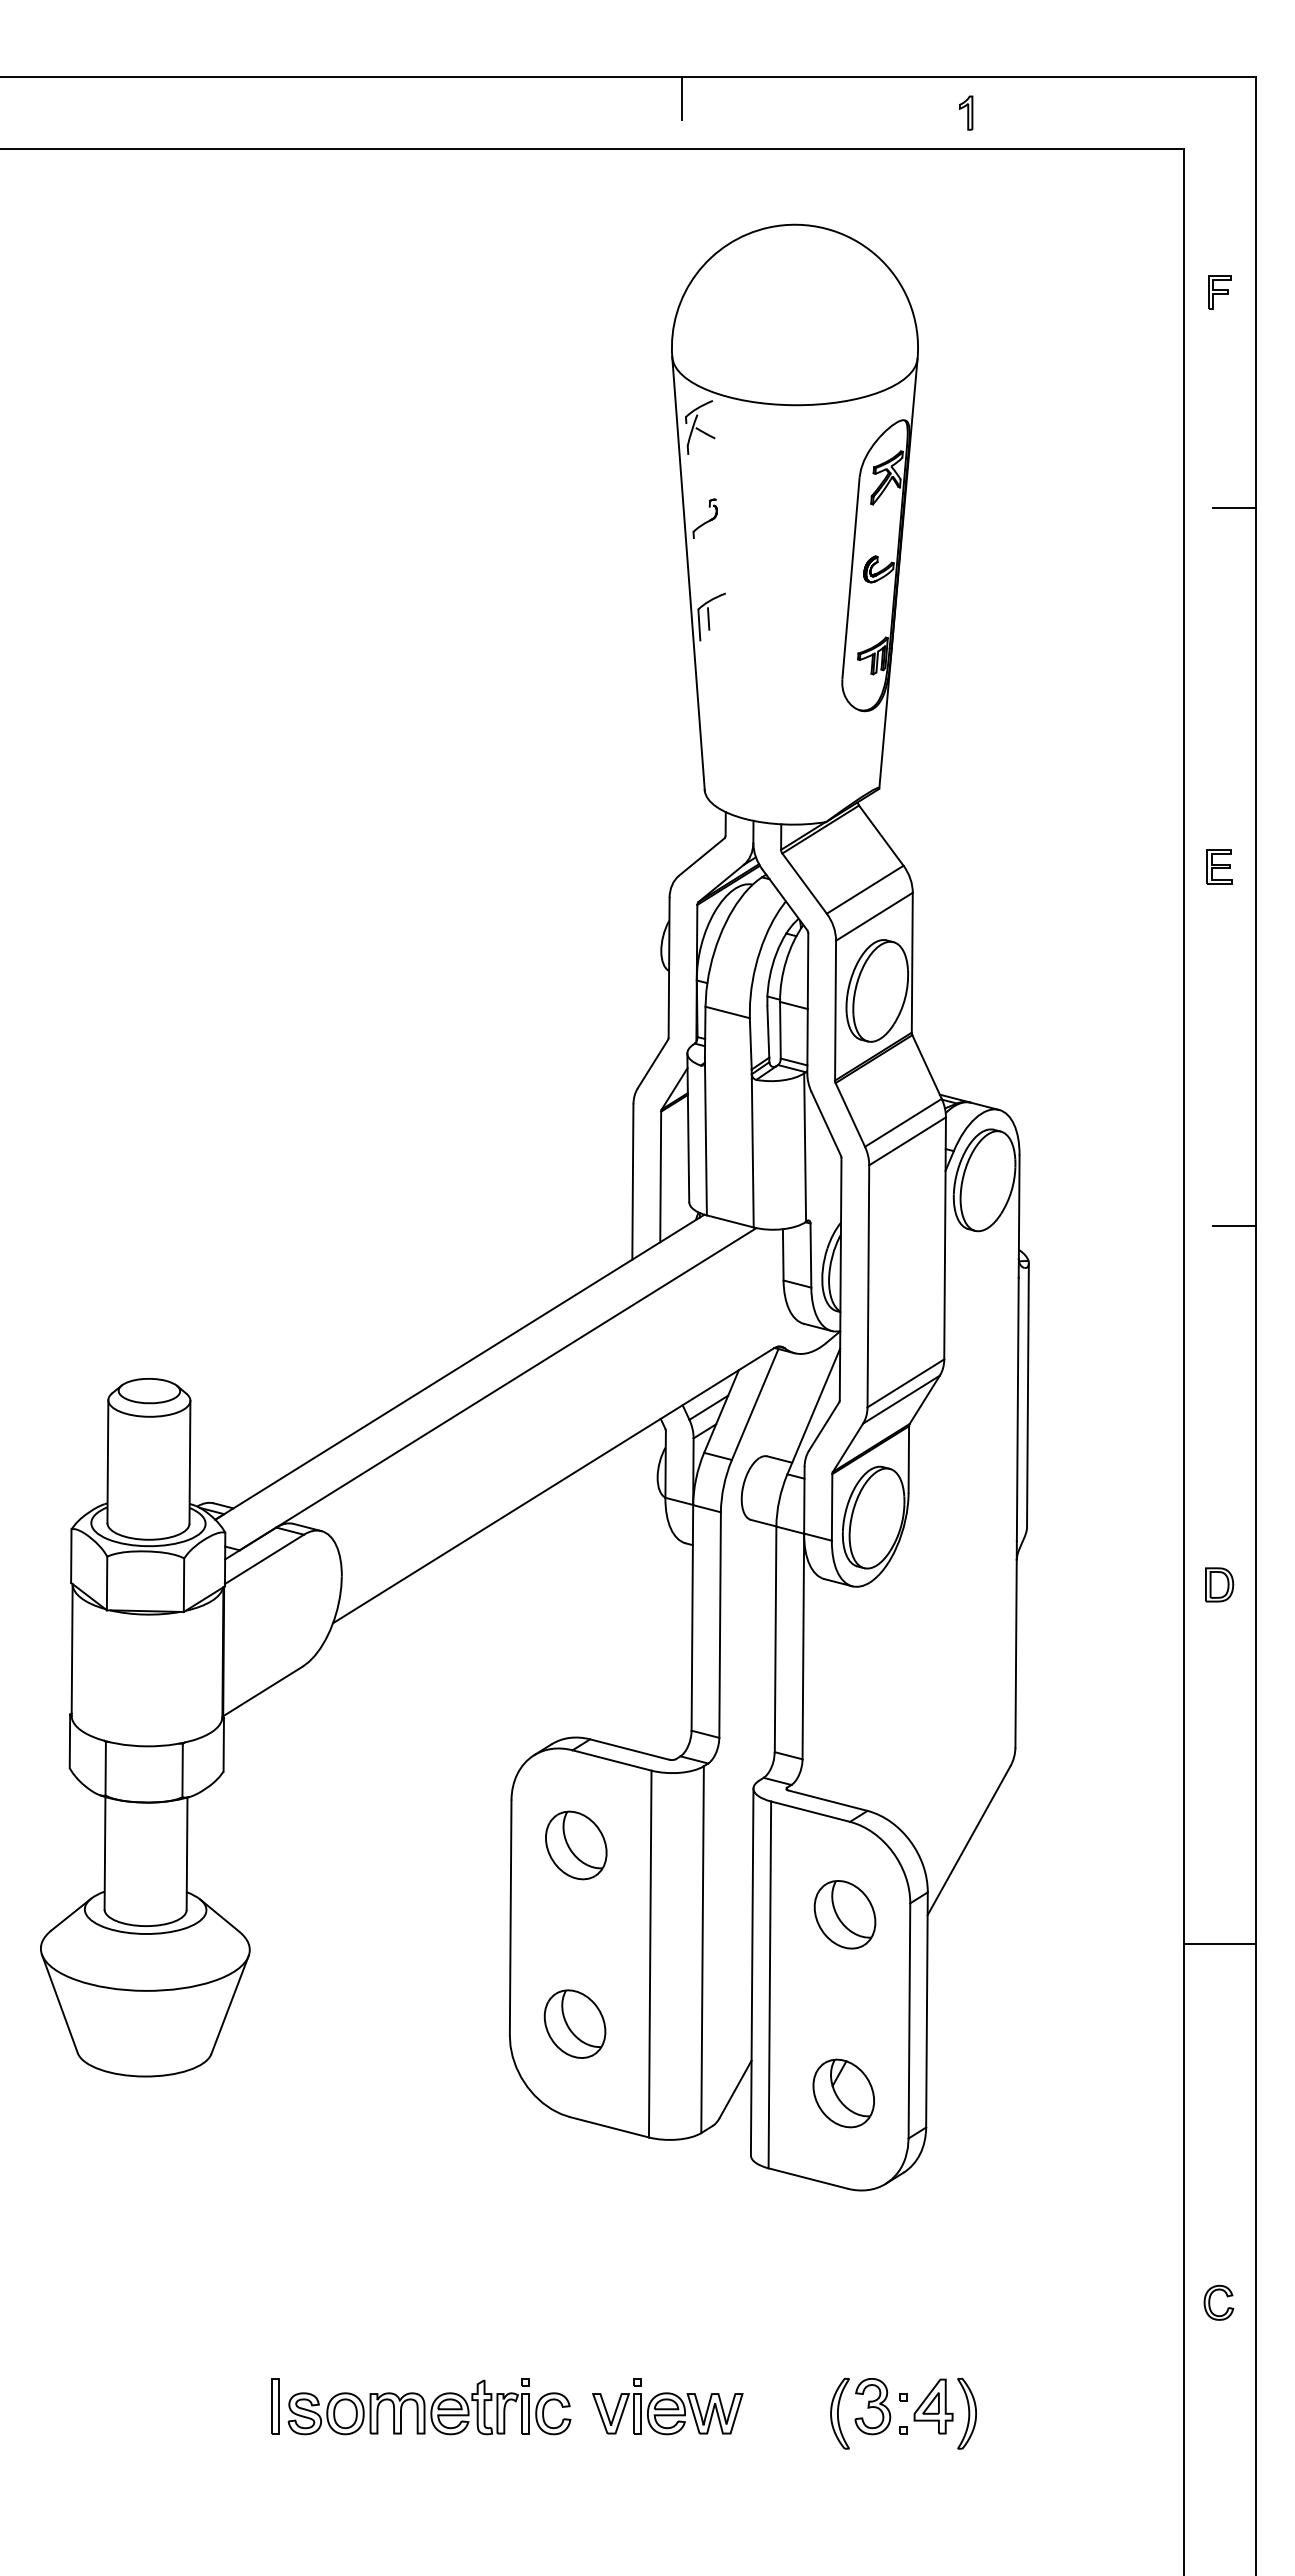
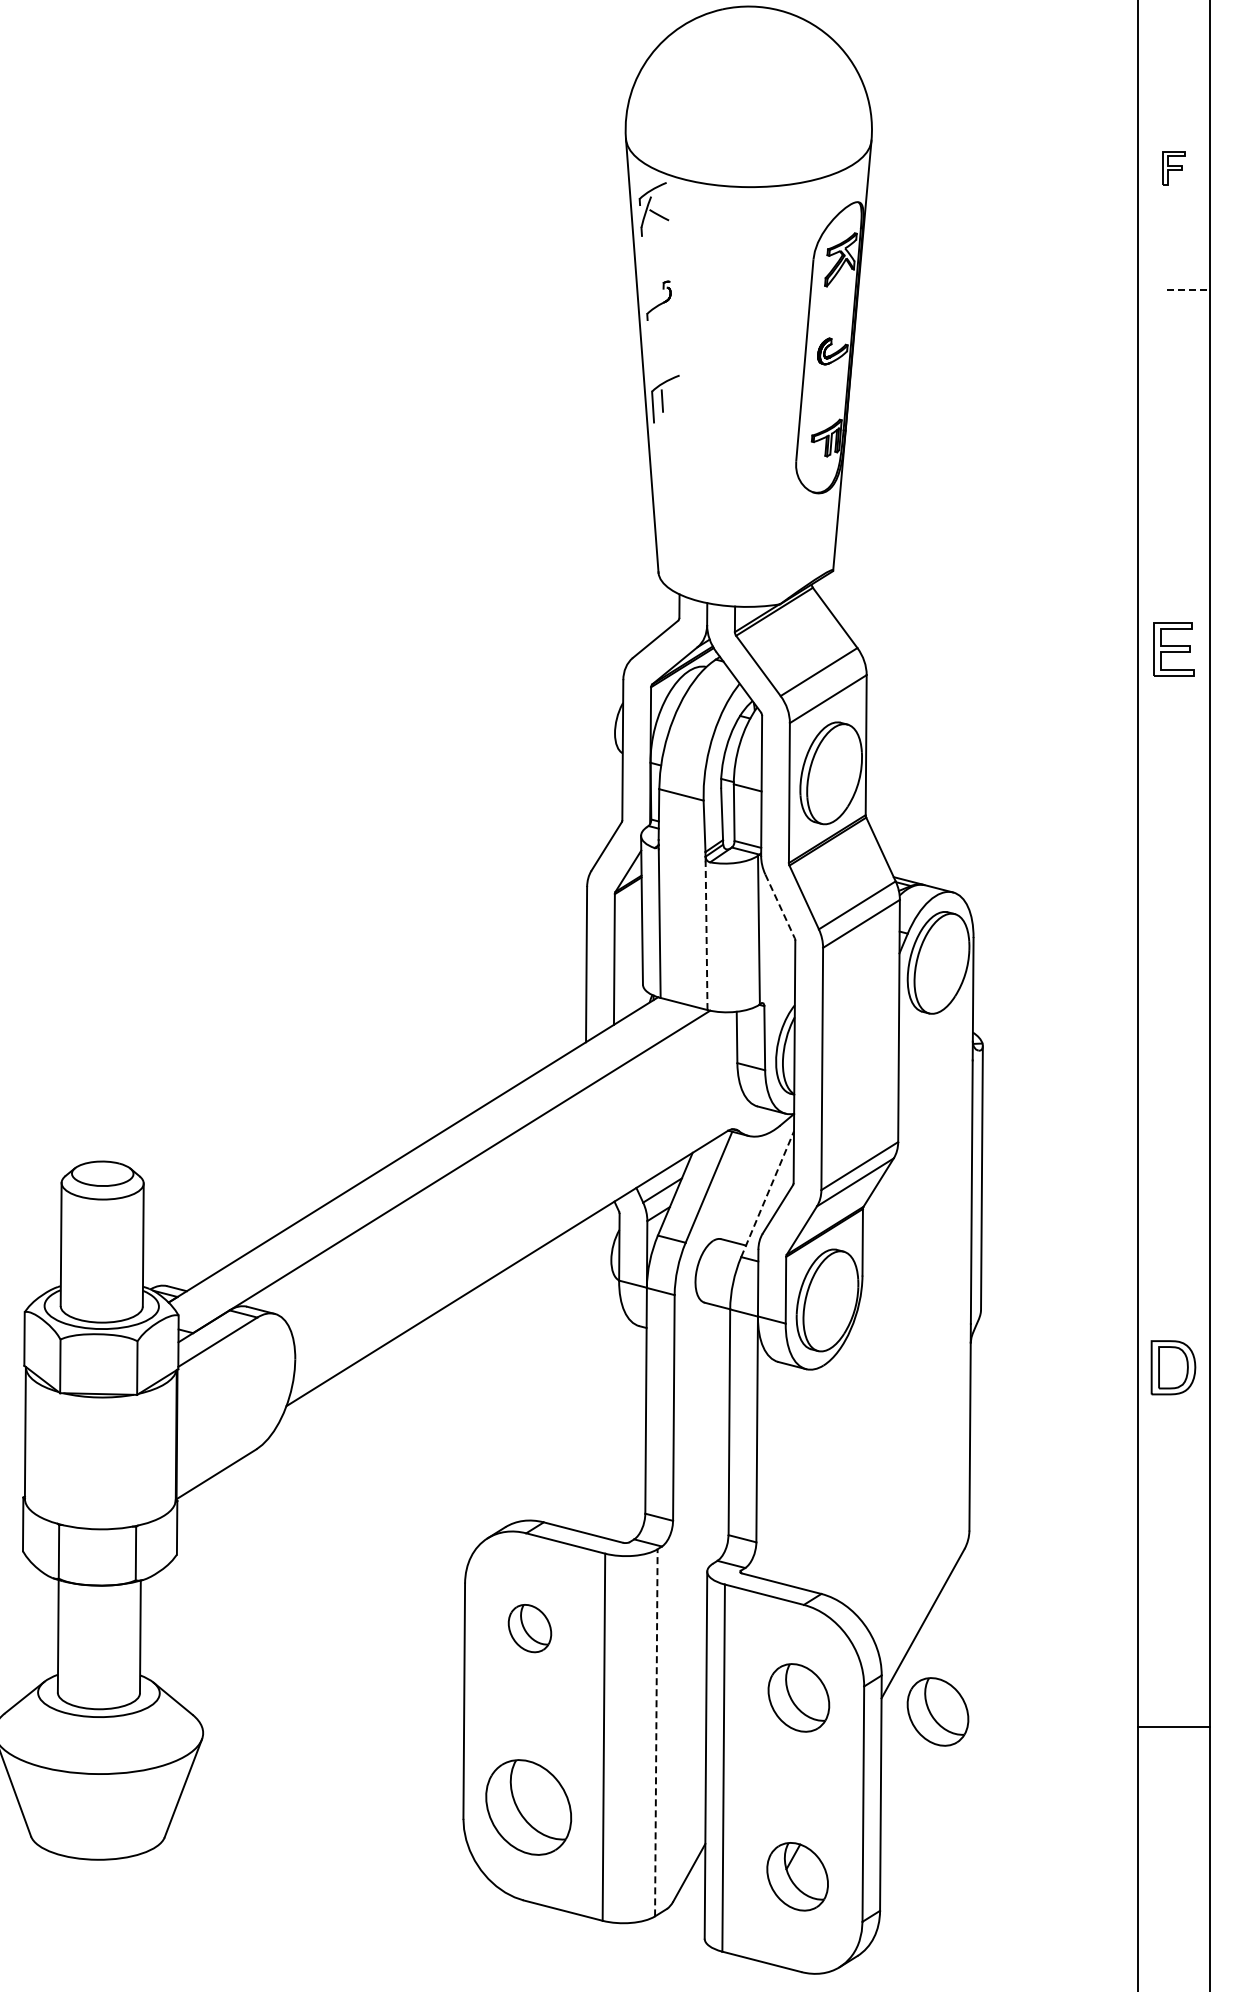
part: (1219, 292) -> (1173, 168), moved
line: (1234, 508) -> (1188, 290), solid -> dashed
part: (1219, 866) -> (1173, 648), size x1.6
line: (826, 1124) -> (780, 907), solid -> dashed
line: (752, 1152) -> (706, 935), solid -> dashed
line: (1234, 1225) -> (1188, 1008), removed
line: (813, 1411) -> (767, 1194), solid -> dashed
part: (1219, 1584) -> (1173, 1367), size x1.6
part: (576, 1845) -> (530, 1628), size x0.7
part: (983, 1928) -> (937, 1711), added
line: (702, 1949) -> (656, 1732), solid -> dashed
part: (574, 2023) -> (528, 1806), size x1.4

